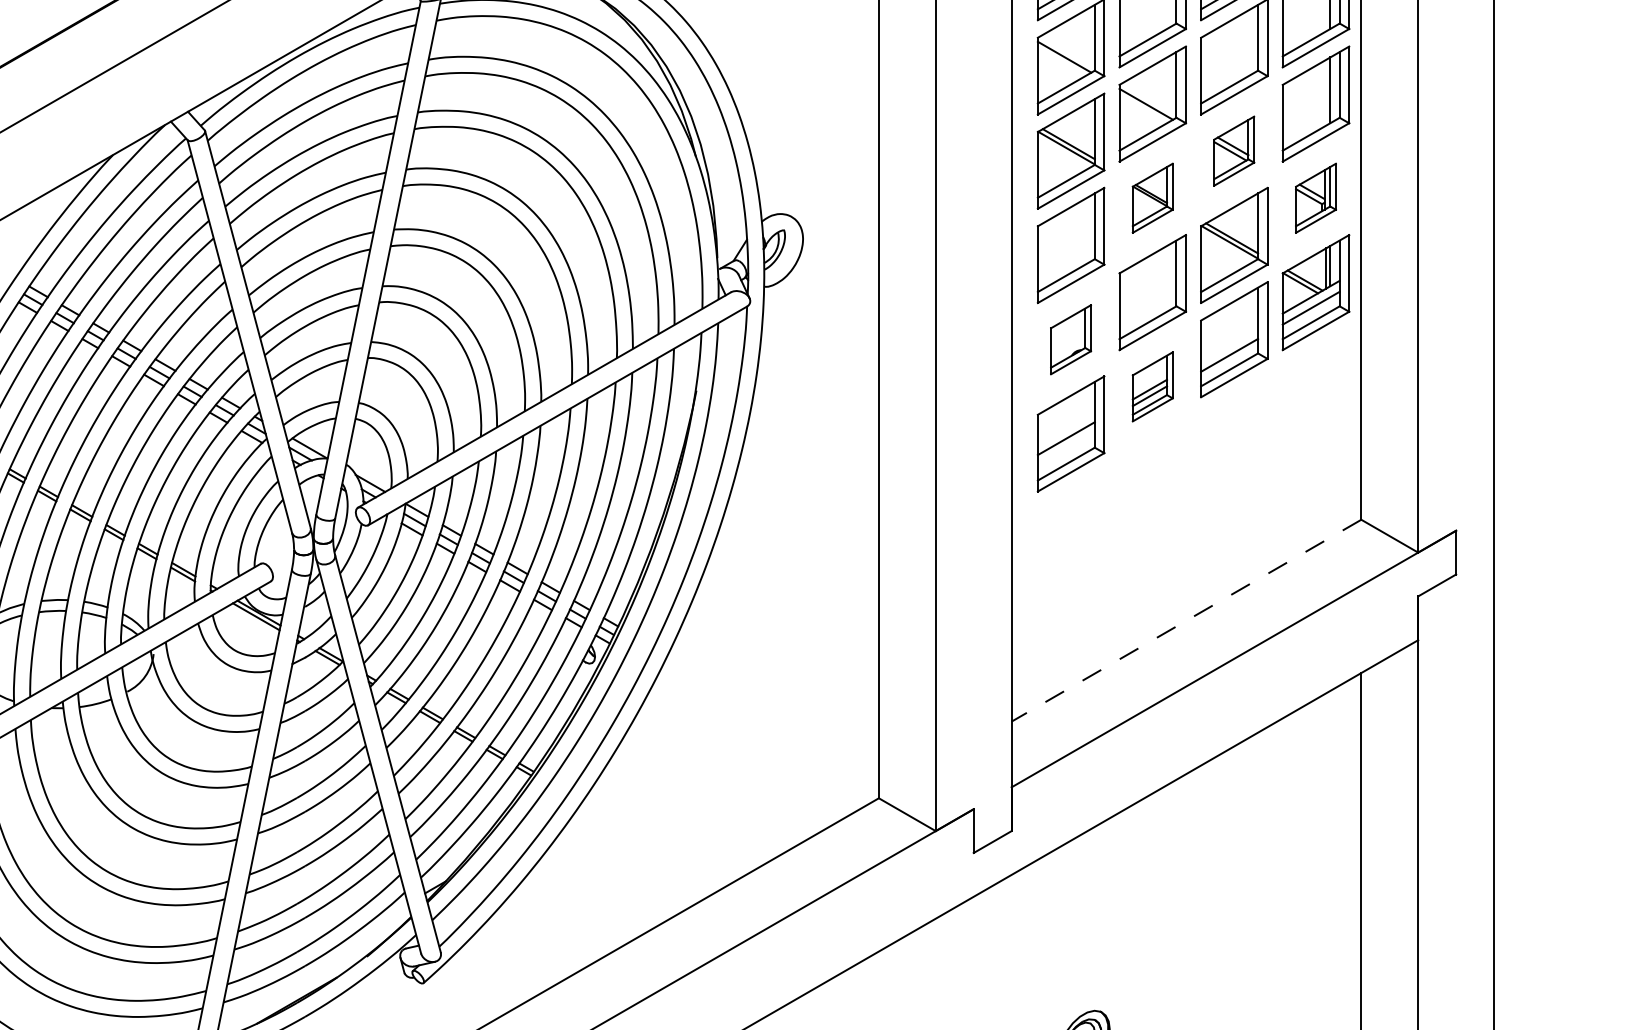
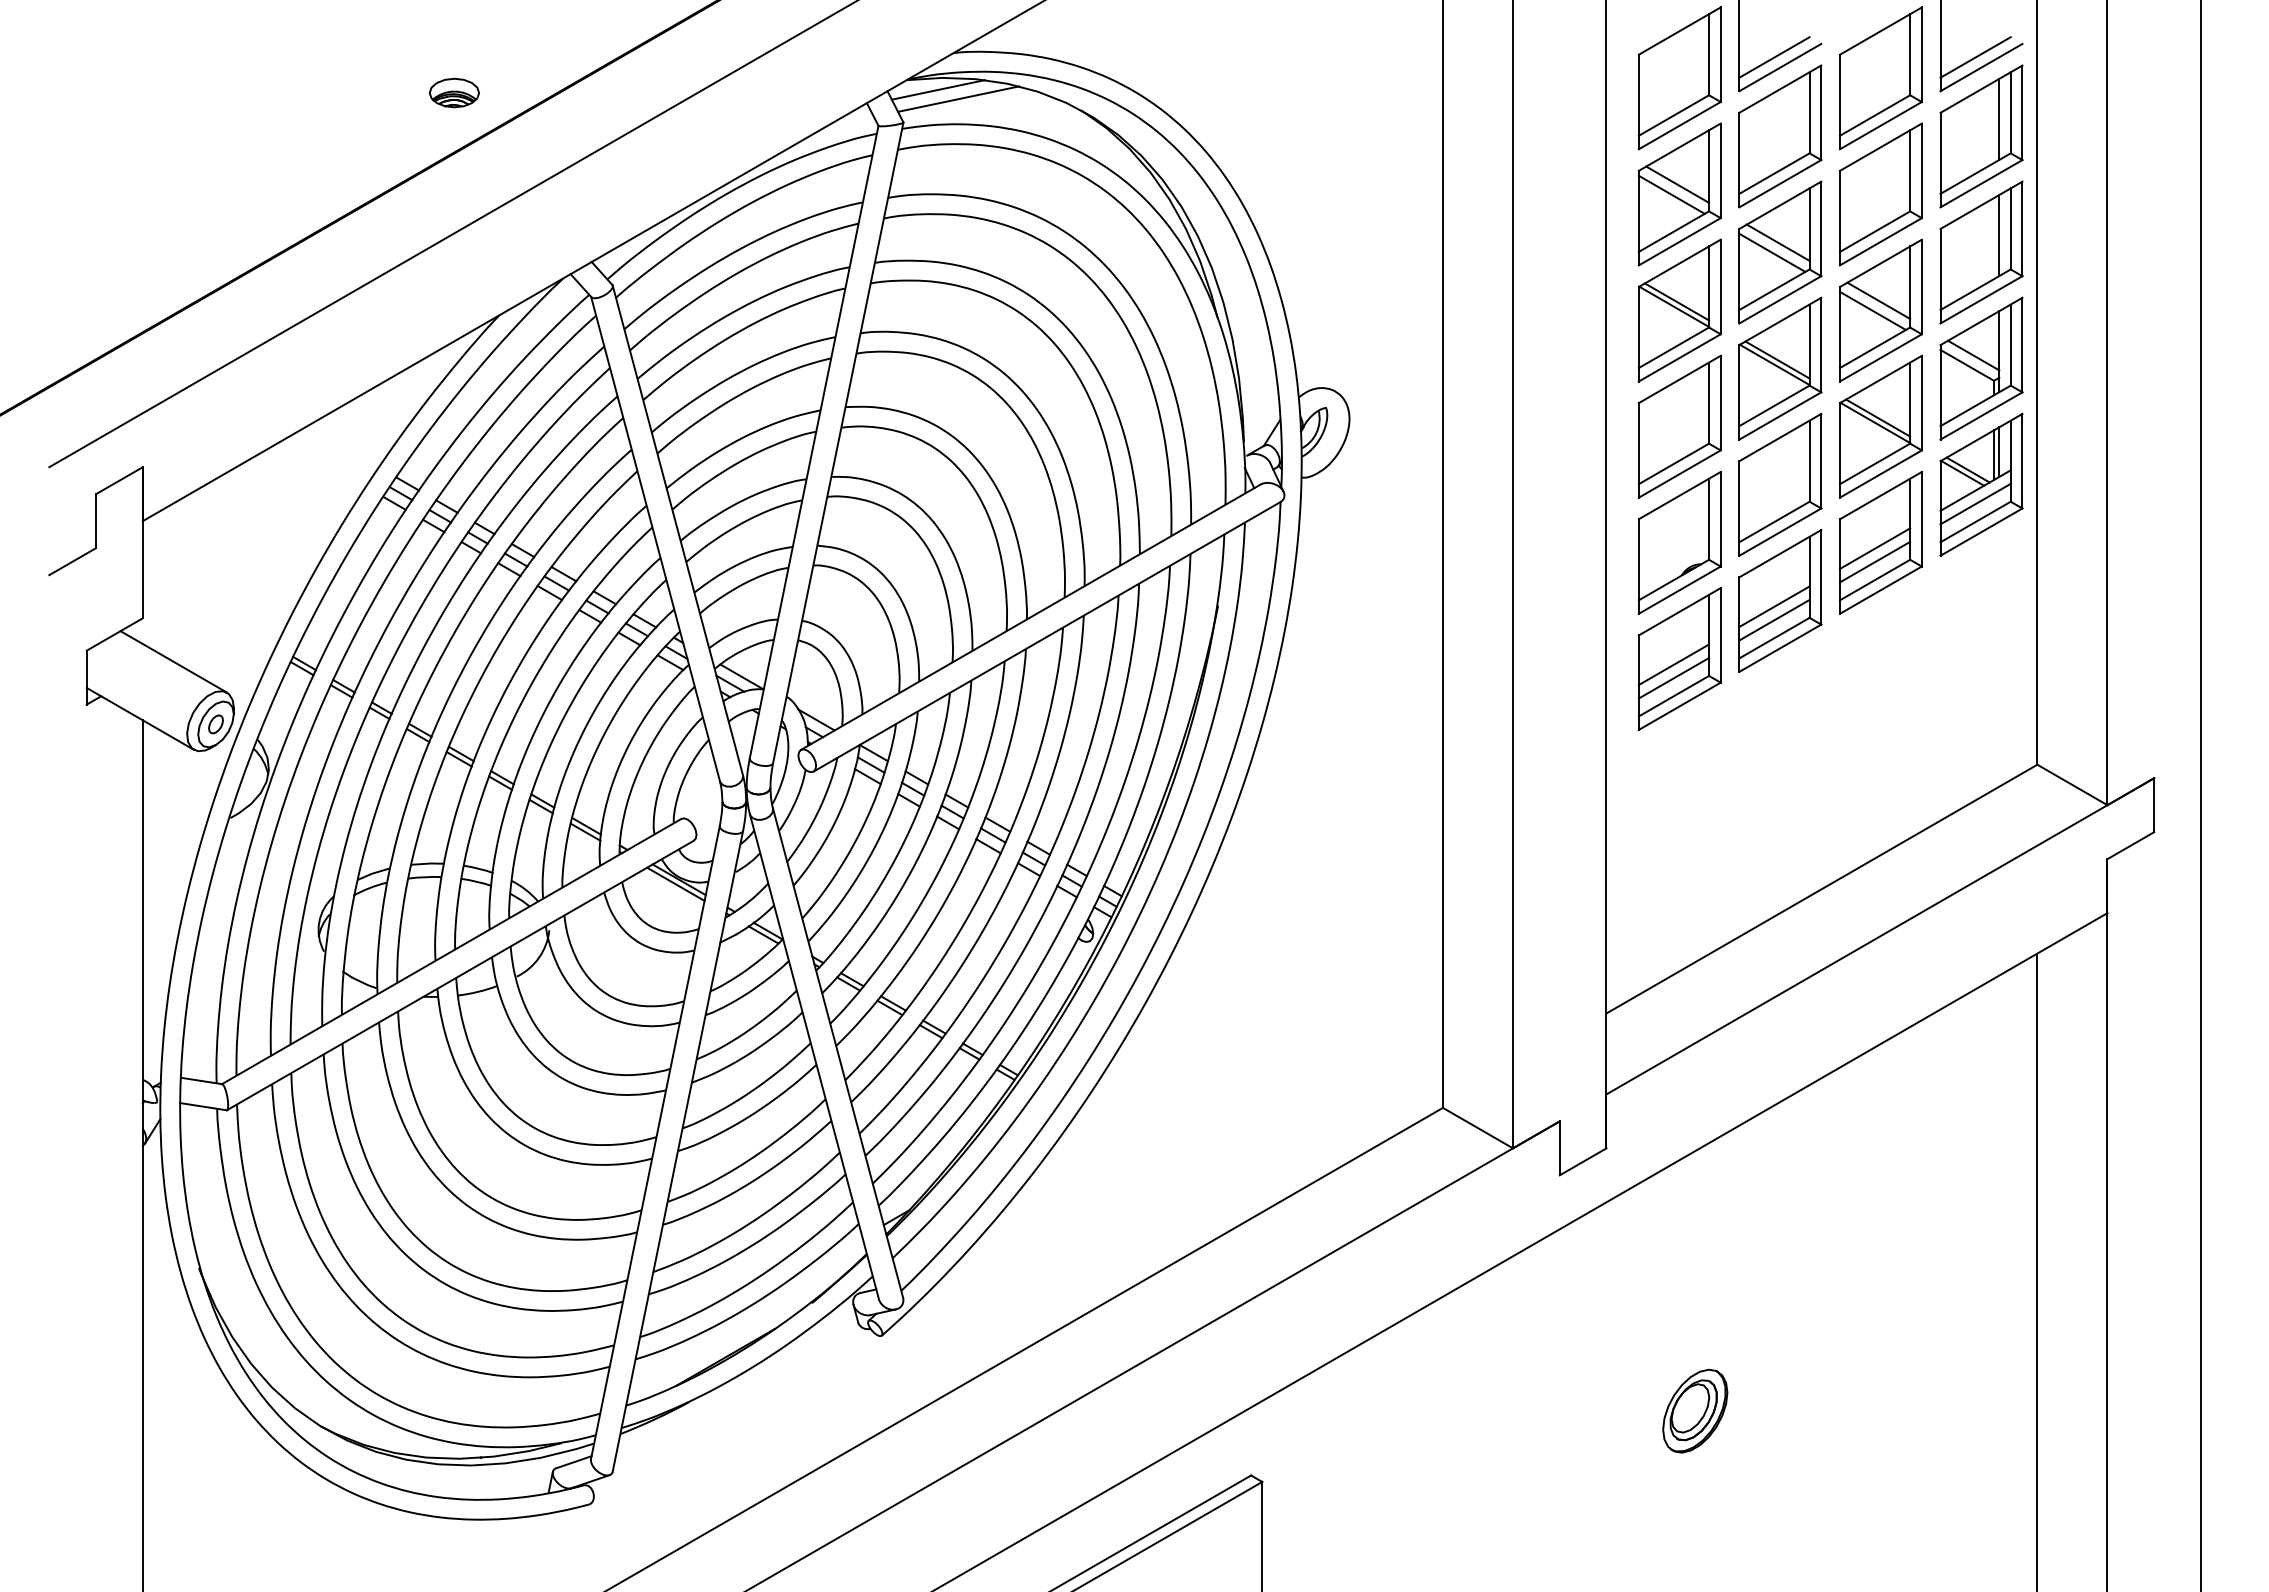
line: (1069, 48) -> (1677, 184), added
line: (1150, 95) -> (1777, 242), added
part: (1234, 151) -> (1880, 310), size x1.67
part: (1152, 198) -> (1780, 368), size x1.67
part: (1315, 198) -> (1981, 368), size x1.67
part: (1070, 339) -> (1679, 542), size x1.67
line: (1229, 344) -> (1874, 548), added
part: (1152, 386) -> (1780, 600), size x1.67
line: (1066, 449) -> (1673, 678), added
line: (1186, 621) -> (1821, 889), dashed -> solid

